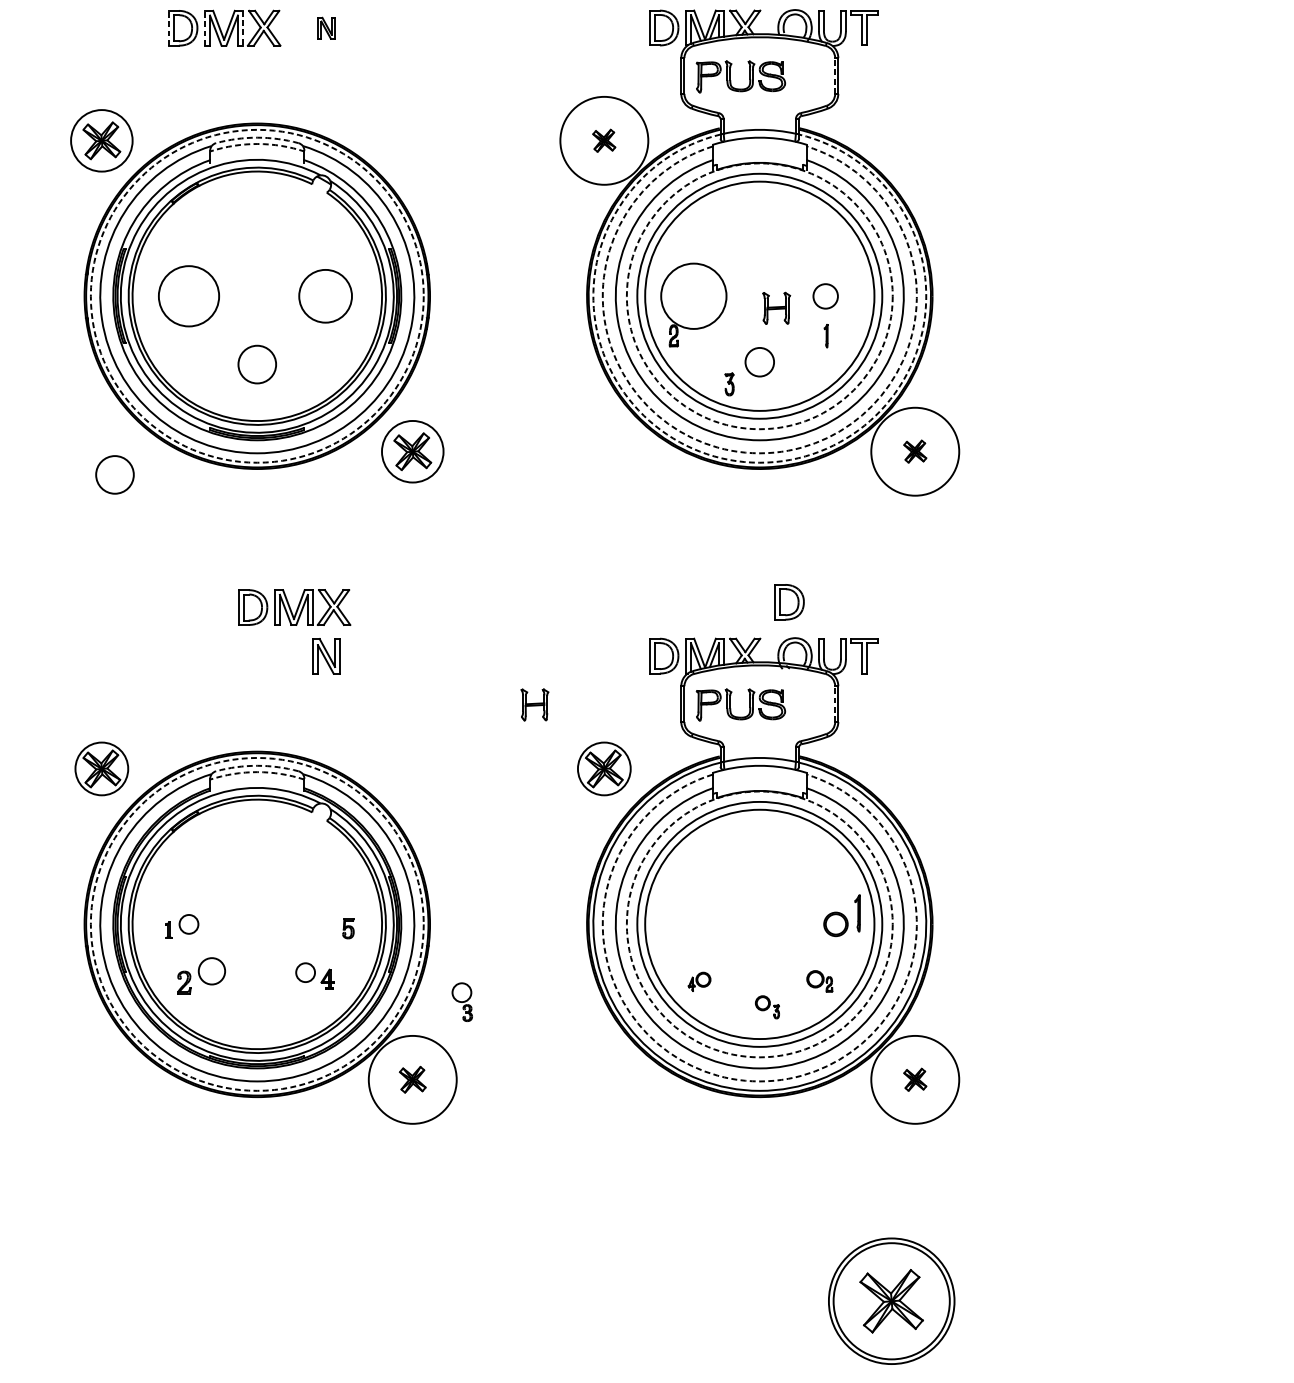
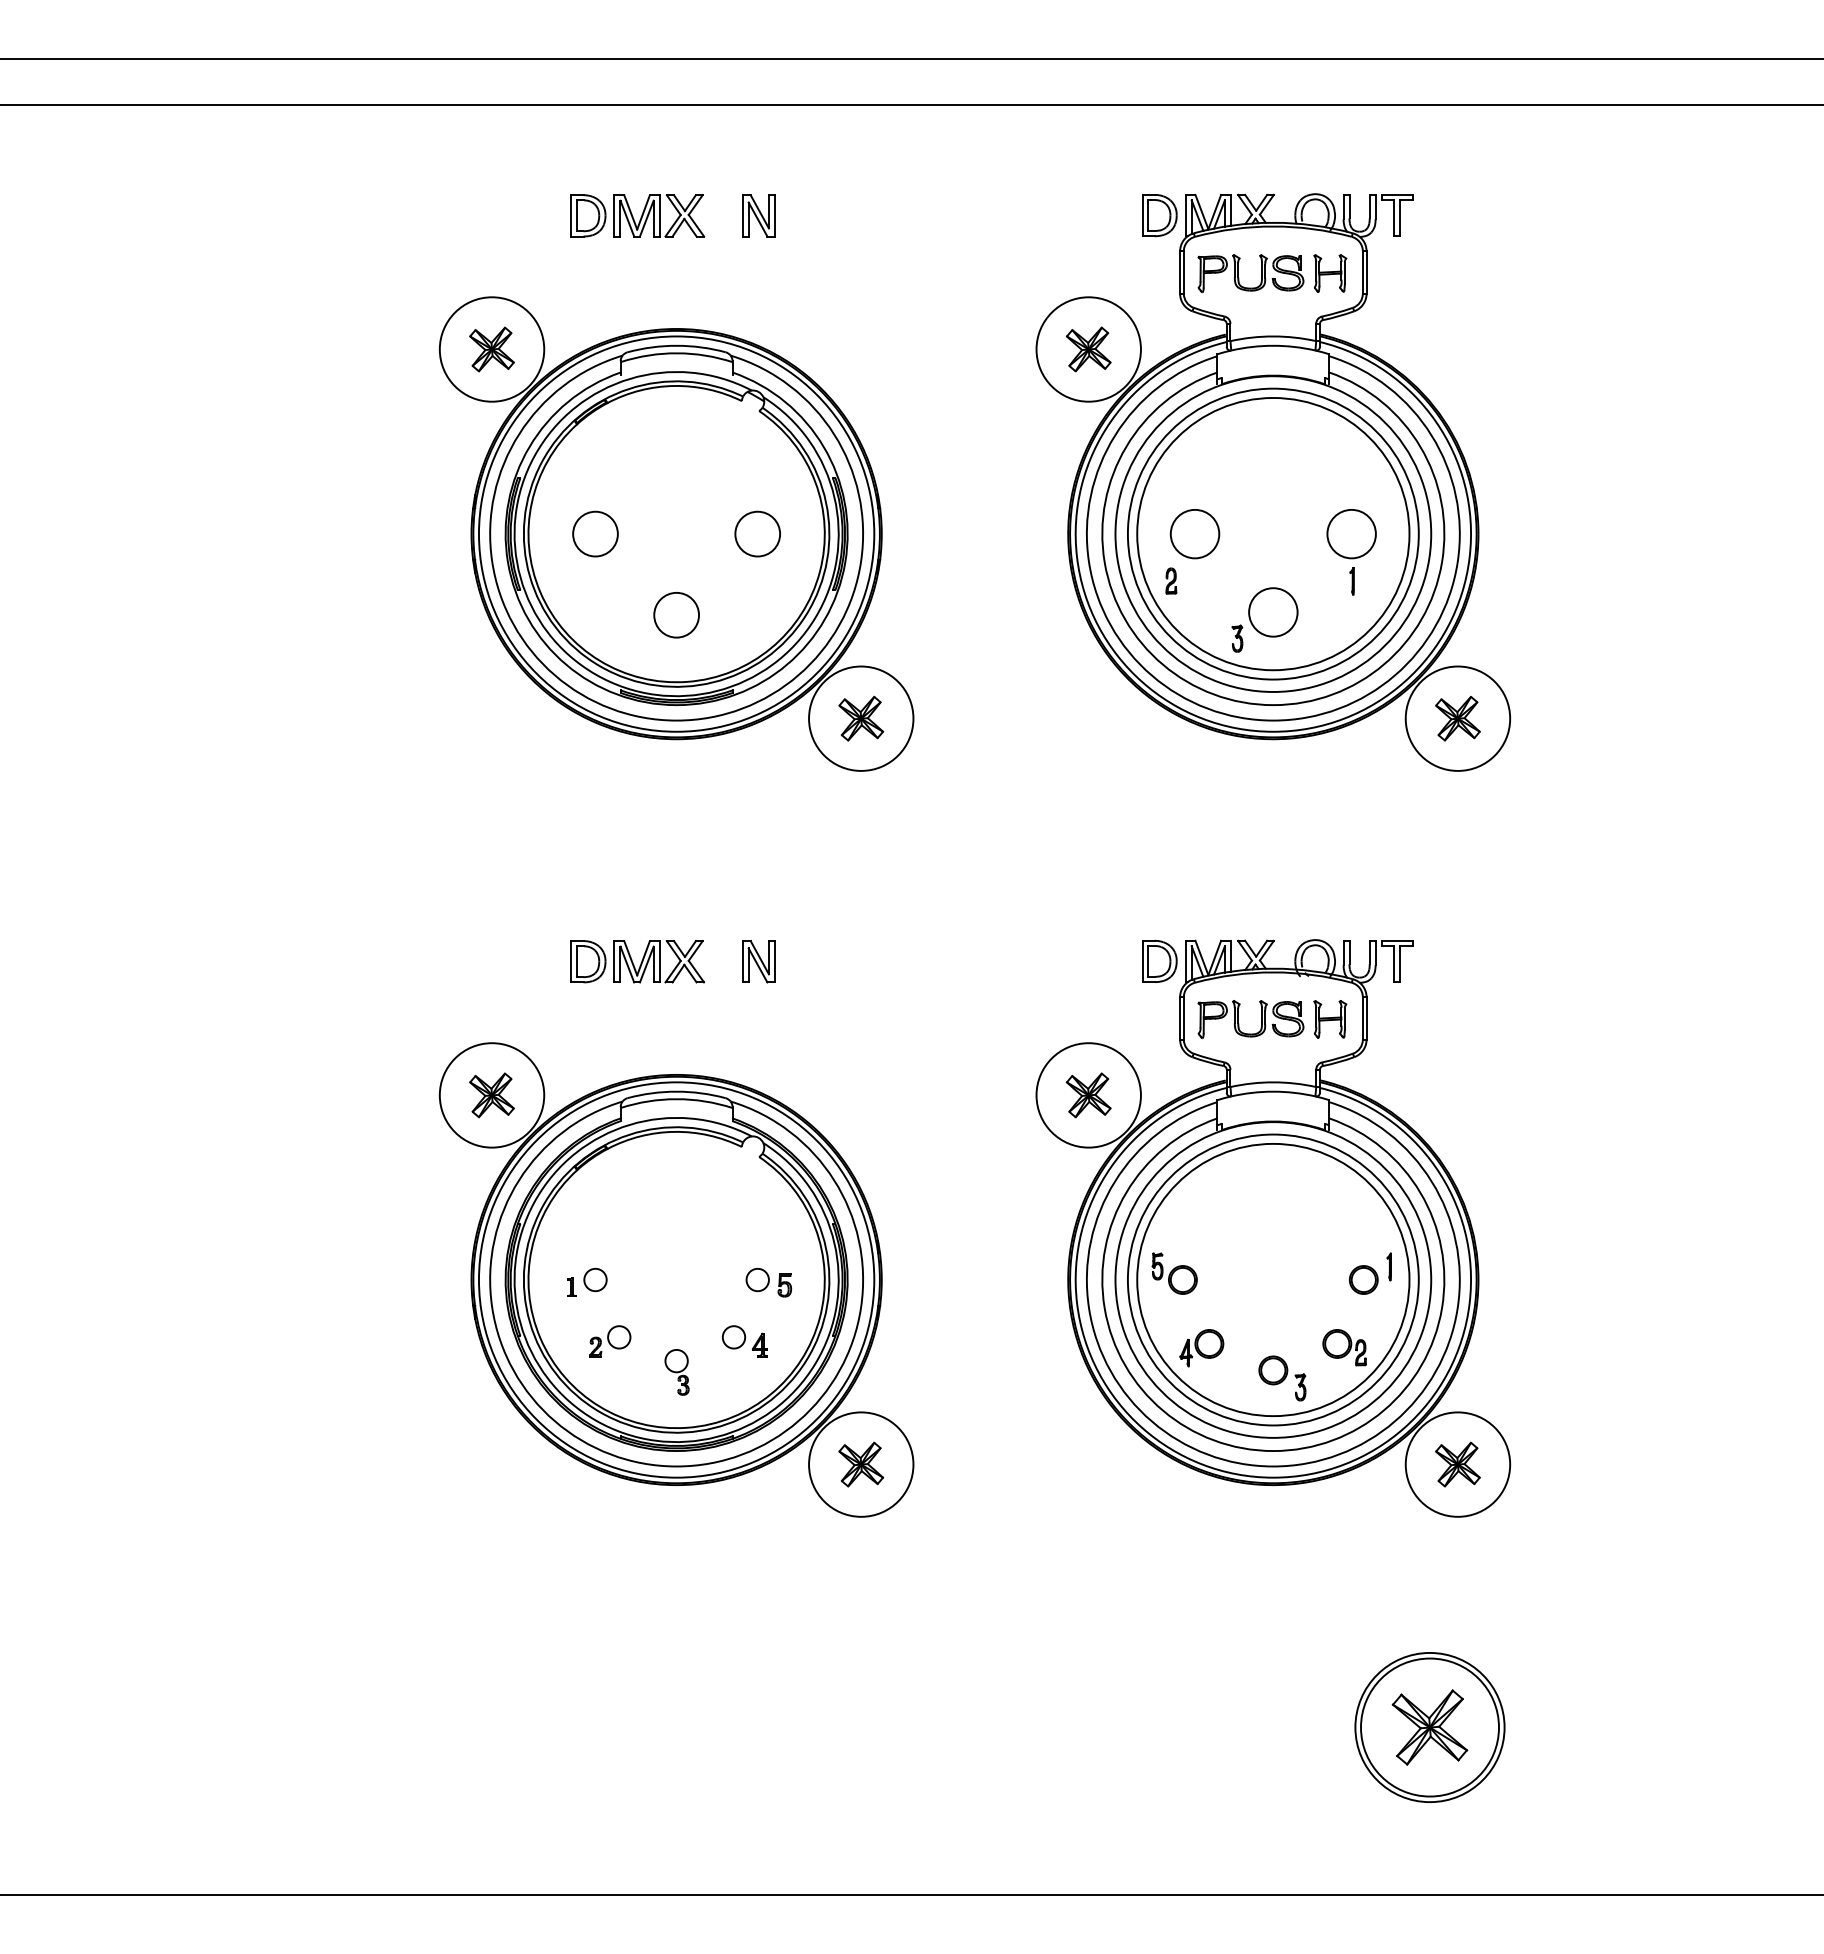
line: (168, 27) -> (571, 215), dashed -> solid
line: (204, 27) -> (614, 215), dashed -> solid
line: (242, 27) -> (659, 215), dashed -> solid
part: (326, 27) -> (758, 215), size x1.67
line: (834, 75) -> (1362, 272), dashed -> solid
arc: (257, 137) -> (676, 345), dashed -> solid
circle: (101, 140) -> (491, 349), size x1.43
part: (604, 140) -> (1088, 349), size x1.67
arc: (258, 144) -> (677, 353), dashed -> solid
circle: (188, 295) -> (595, 533), size x0.62
circle: (257, 295) -> (676, 533), dashed -> solid
circle: (325, 295) -> (757, 533), size x0.71
circle: (693, 295) -> (1194, 533), size x0.62
circle: (759, 295) -> (1273, 533), dashed -> solid
circle: (825, 296) -> (1351, 534), size x1.67
part: (776, 308) -> (1330, 273), moved
circle: (759, 362) -> (1273, 612), size x1.43
circle: (412, 451) -> (861, 718), size x1.43
part: (914, 451) -> (1457, 718), size x1.67
arc: (759, 453) -> (1273, 720), dashed -> solid
arc: (759, 462) -> (1273, 731), dashed -> solid
circle: (114, 475) -> (507, 746), removed
part: (789, 601) -> (1308, 896), removed
part: (294, 607) -> (637, 961), moved
line: (834, 703) -> (1362, 1017), dashed -> solid
part: (535, 705) -> (1330, 1019), moved
arc: (257, 765) -> (676, 1091), dashed -> solid
circle: (101, 769) -> (491, 1095), size x1.67
circle: (604, 769) -> (1088, 1095), size x1.67
arc: (257, 772) -> (676, 1099), dashed -> solid
part: (856, 913) -> (1388, 1266), size x0.62
part: (676, 918) -> (1174, 1273), added
circle: (257, 923) -> (676, 1279), dashed -> solid
circle: (325, 923) -> (757, 1279), added
circle: (759, 923) -> (1273, 1279), dashed -> solid
part: (201, 976) -> (610, 1341), size x0.71
part: (819, 981) -> (1344, 1347), size x1.43
part: (699, 982) -> (1201, 1348), size x1.67
part: (461, 1002) -> (676, 1372), moved
part: (767, 1007) -> (1282, 1378), size x1.67
part: (412, 1079) -> (861, 1464), size x1.43
part: (914, 1079) -> (1457, 1464), size x1.67
arc: (759, 1081) -> (1273, 1466), dashed -> solid

